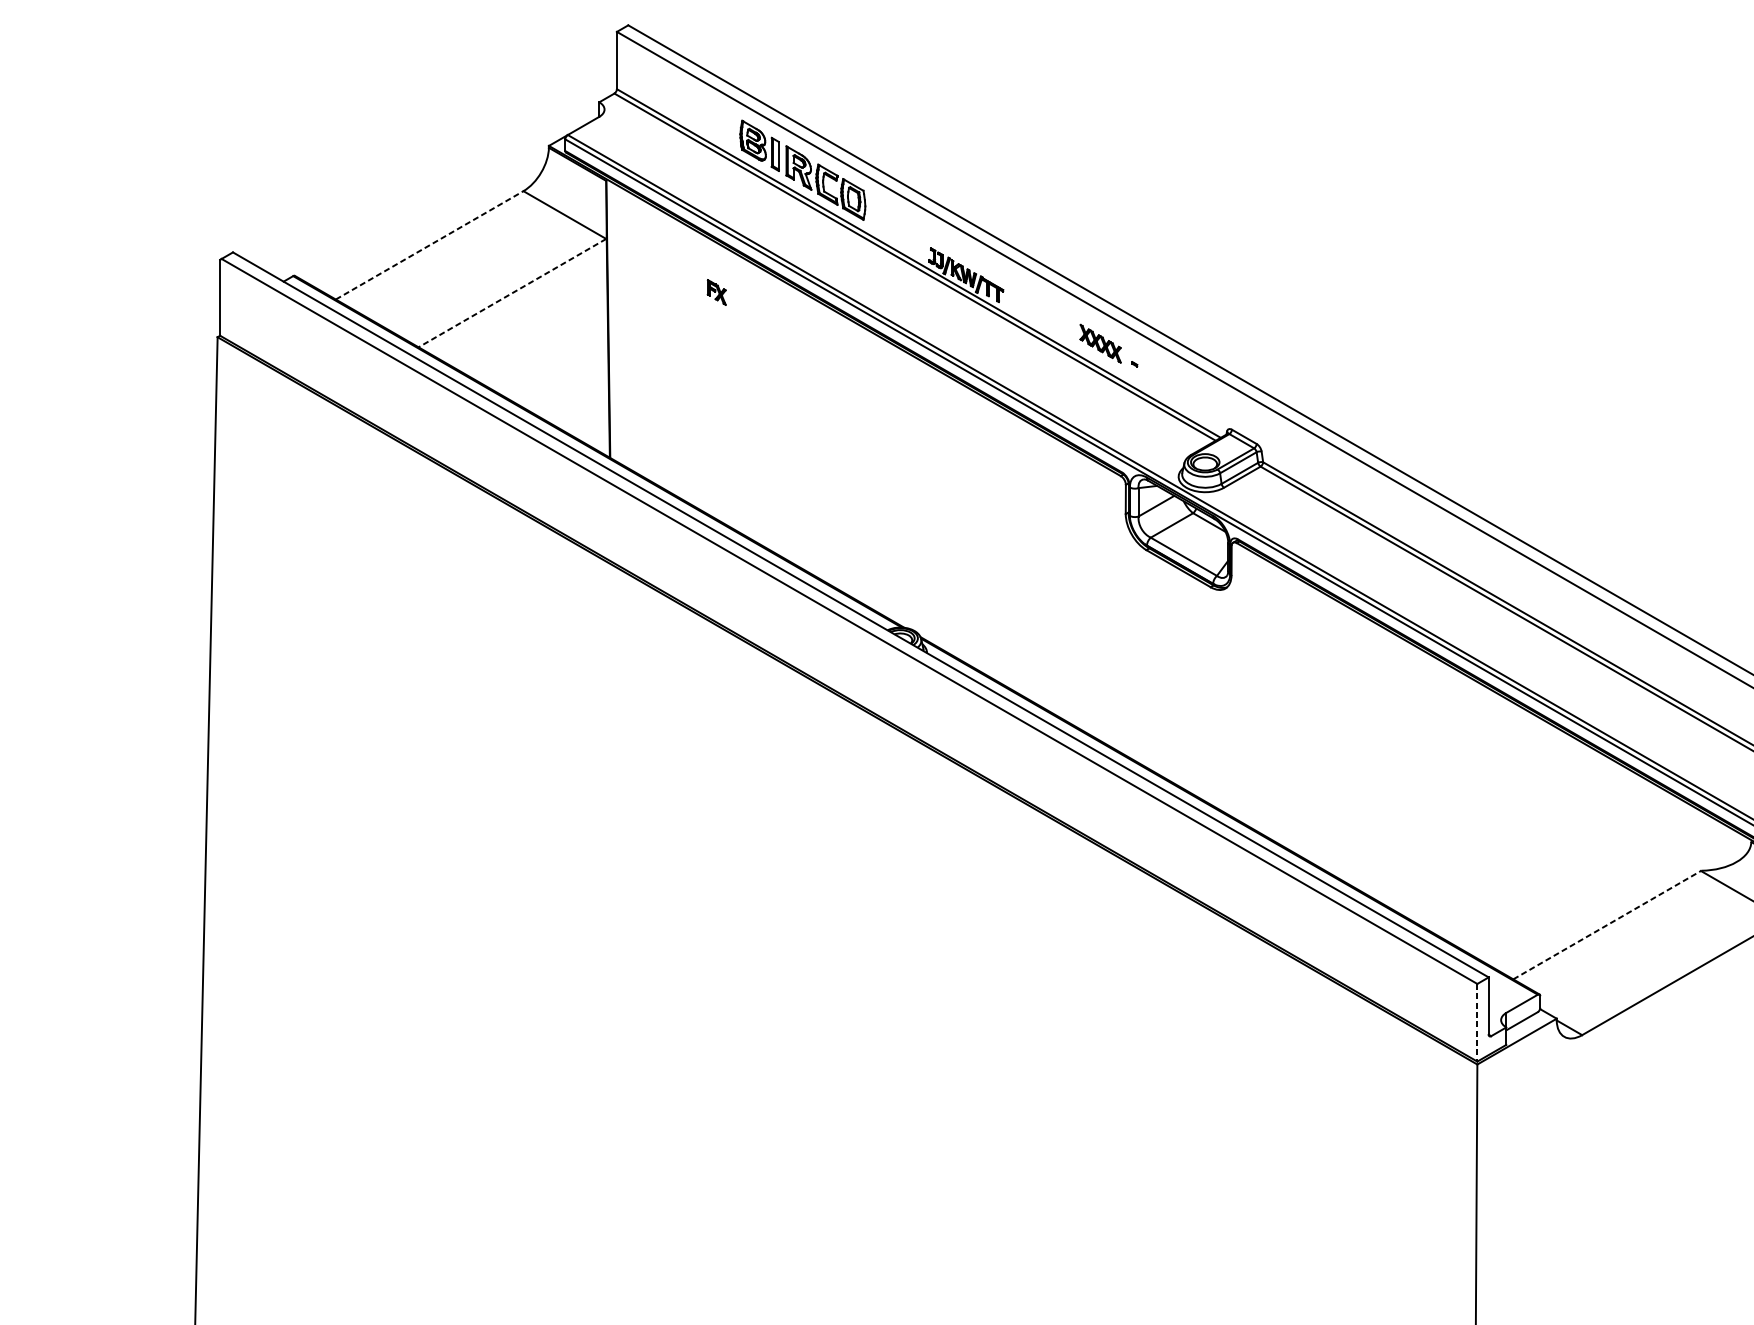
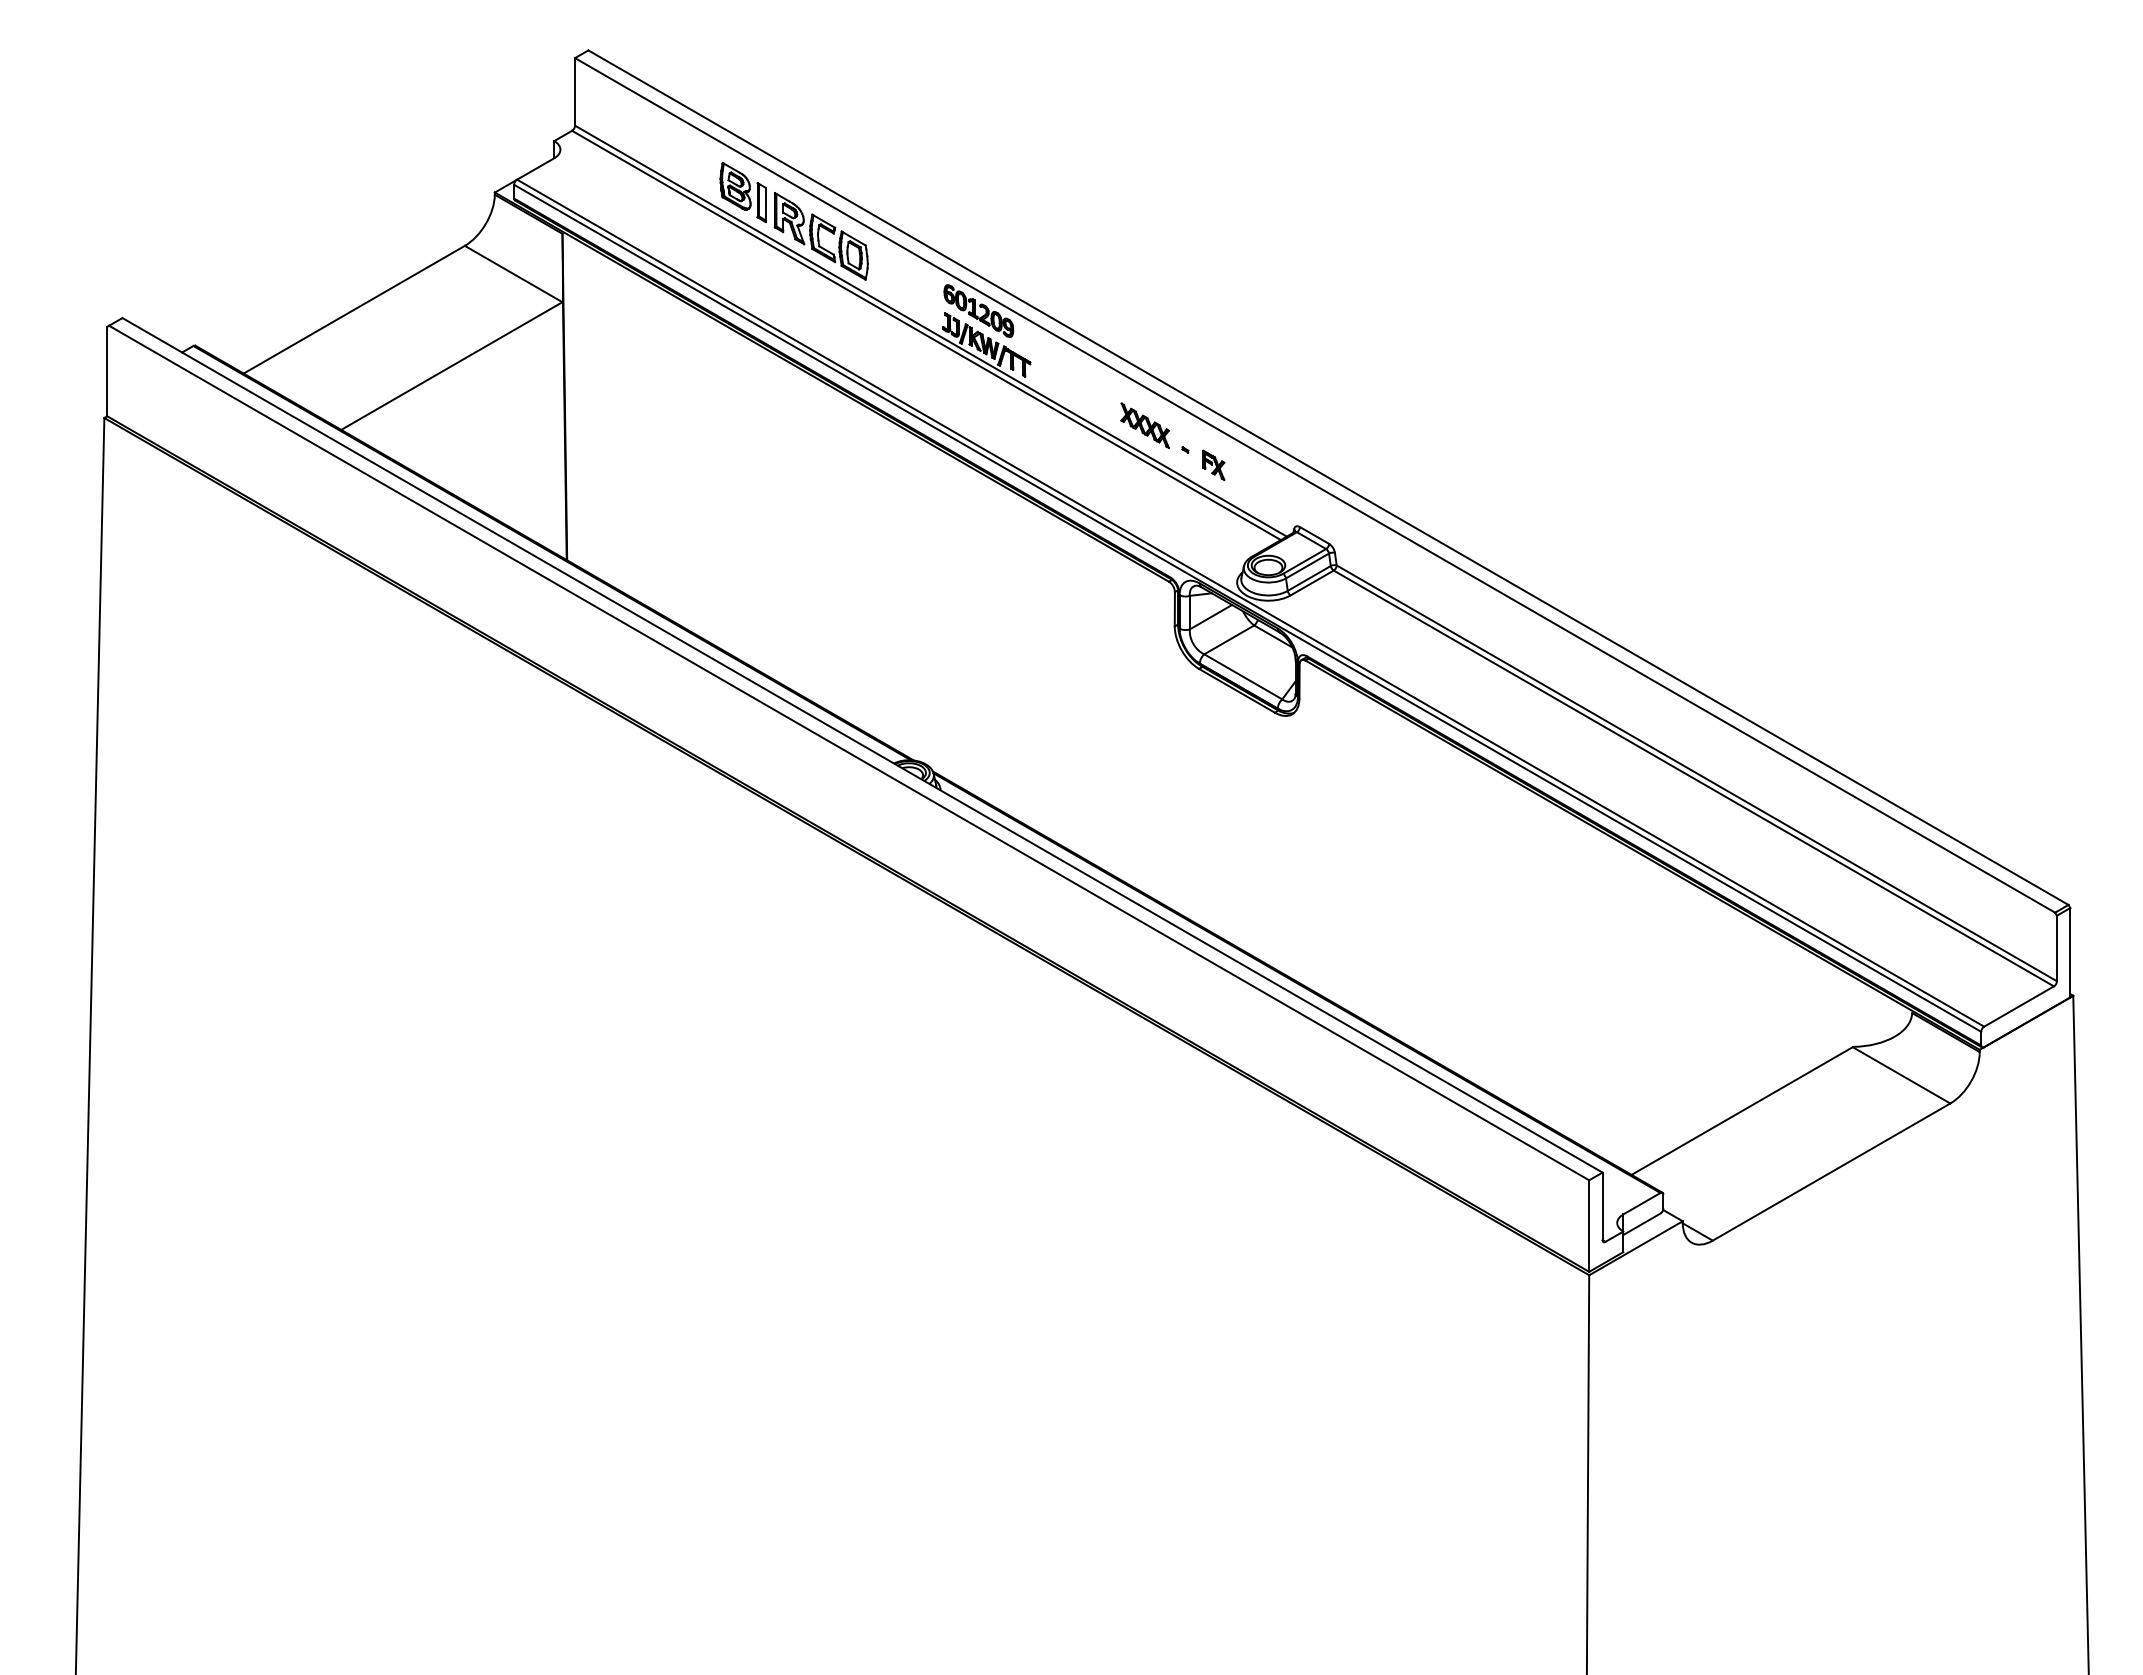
line: (429, 245) -> (354, 309), dashed -> solid
part: (959, 246) -> (978, 310), added
part: (716, 291) -> (1213, 464), moved
line: (512, 293) -> (451, 366), dashed -> solid
line: (1607, 925) -> (1742, 1111), dashed -> solid
line: (1477, 1023) -> (1589, 1226), dashed -> solid

